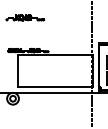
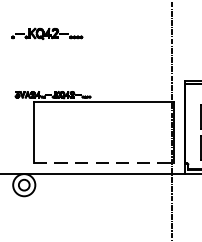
line: (56, 86) -> (105, 162), solid -> dashed

